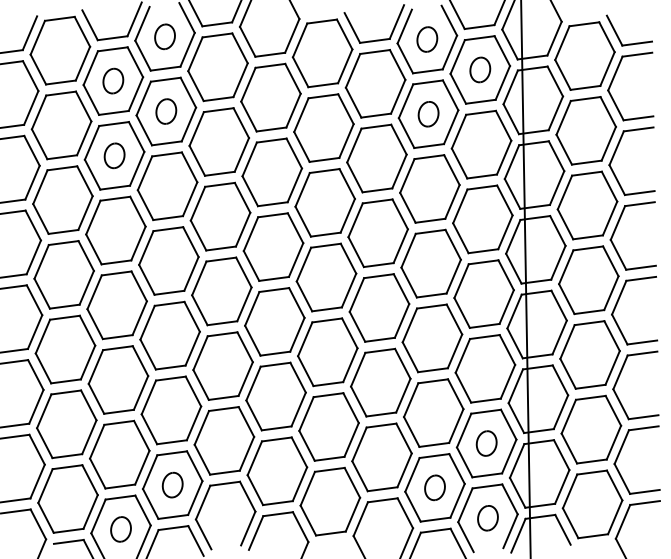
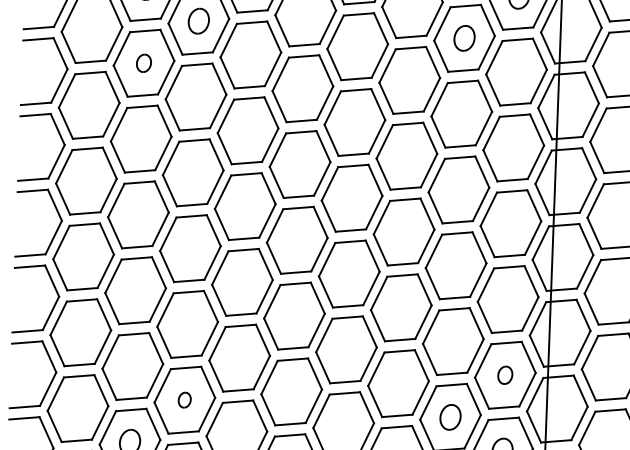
part: (114, 155) -> (143, 62), size x0.7
part: (486, 443) -> (505, 375), size x0.7
part: (172, 484) -> (184, 399), size x0.6

